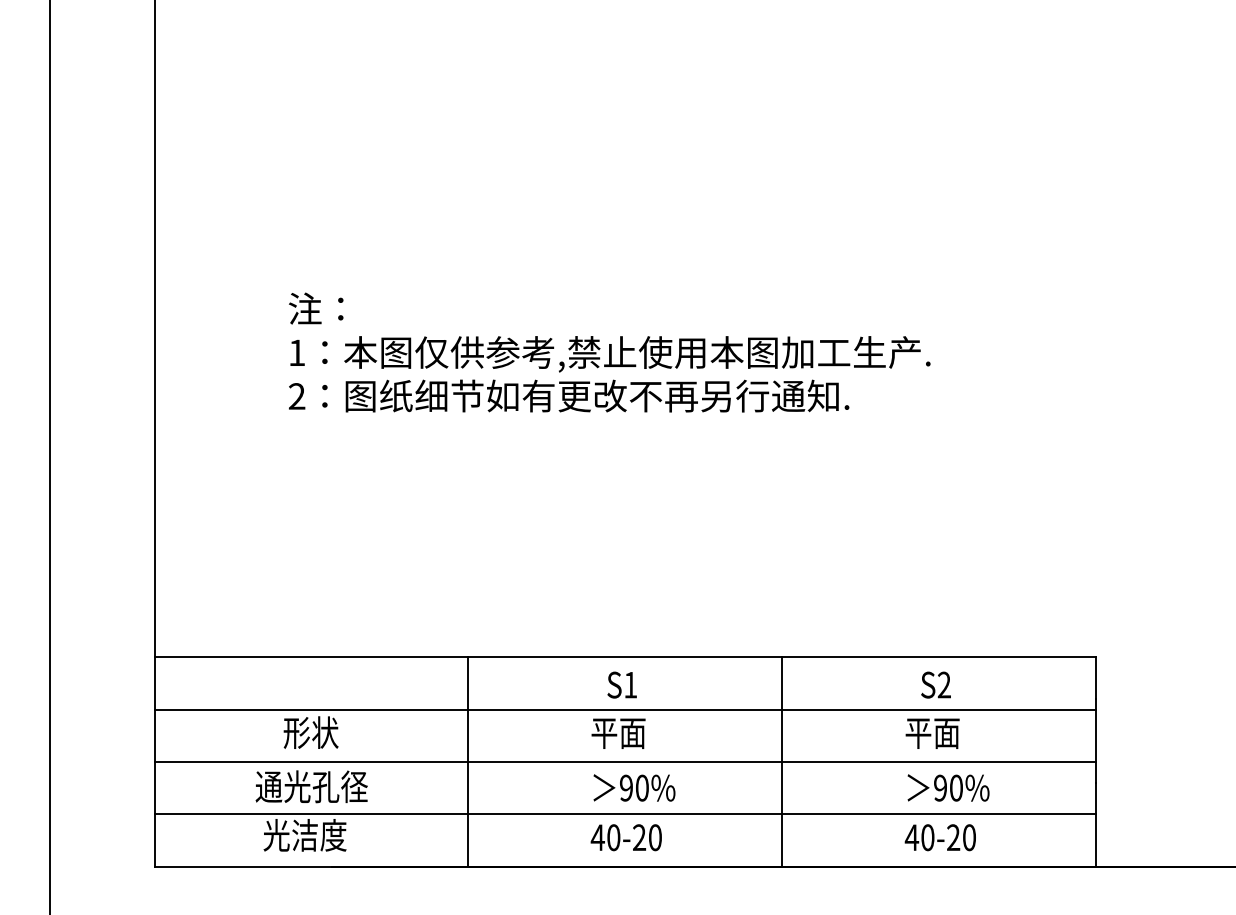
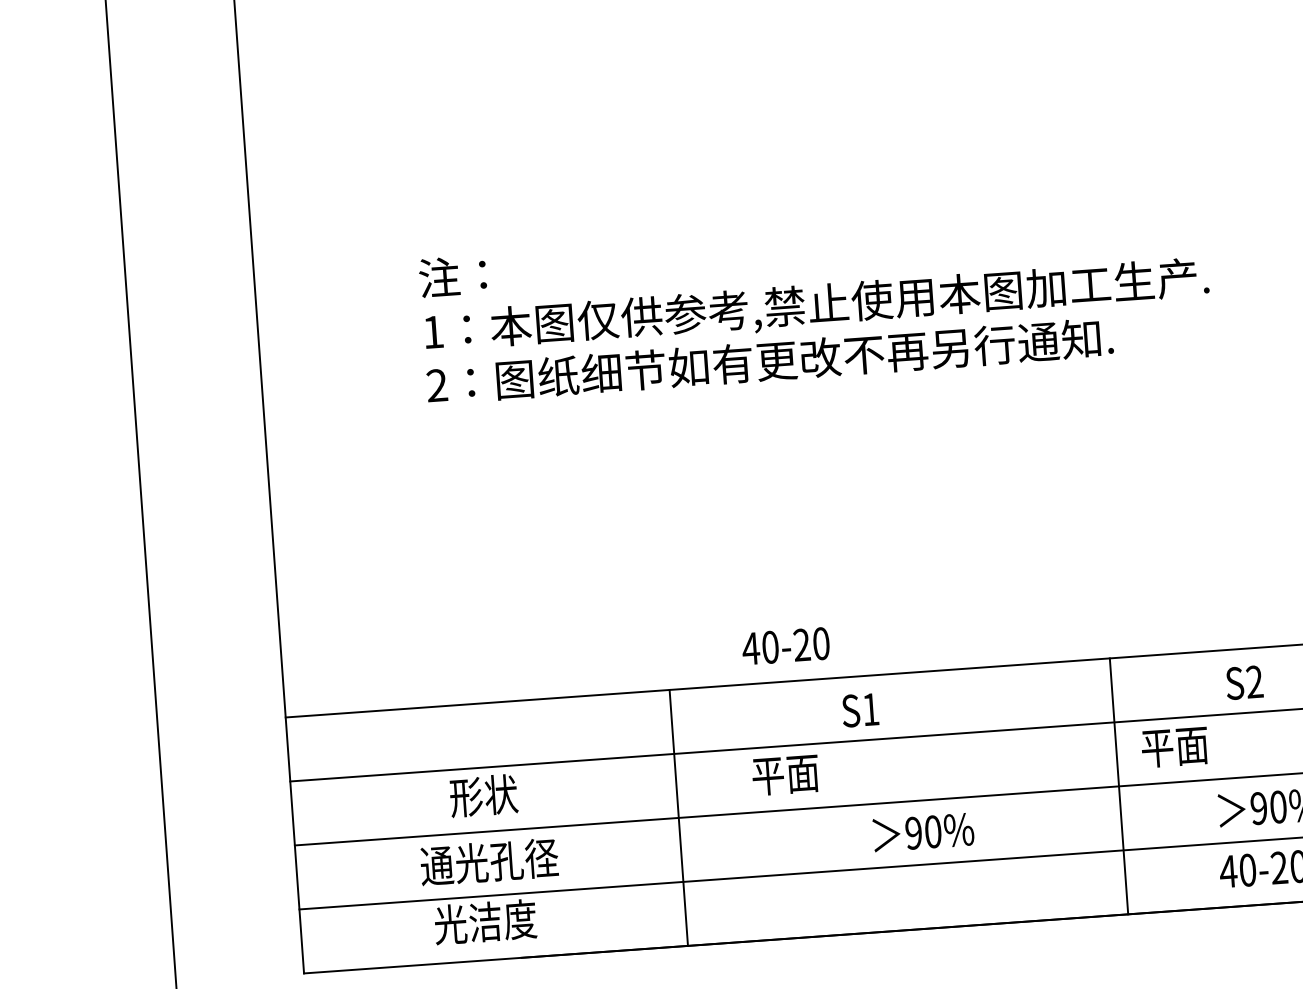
text: (618, 733) -> (785, 775), moved
text: (932, 733) -> (1174, 747), moved
line: (782, 761) -> (1119, 785), moved
text: (634, 787) -> (923, 831), moved
text: (625, 837) -> (784, 646), moved

